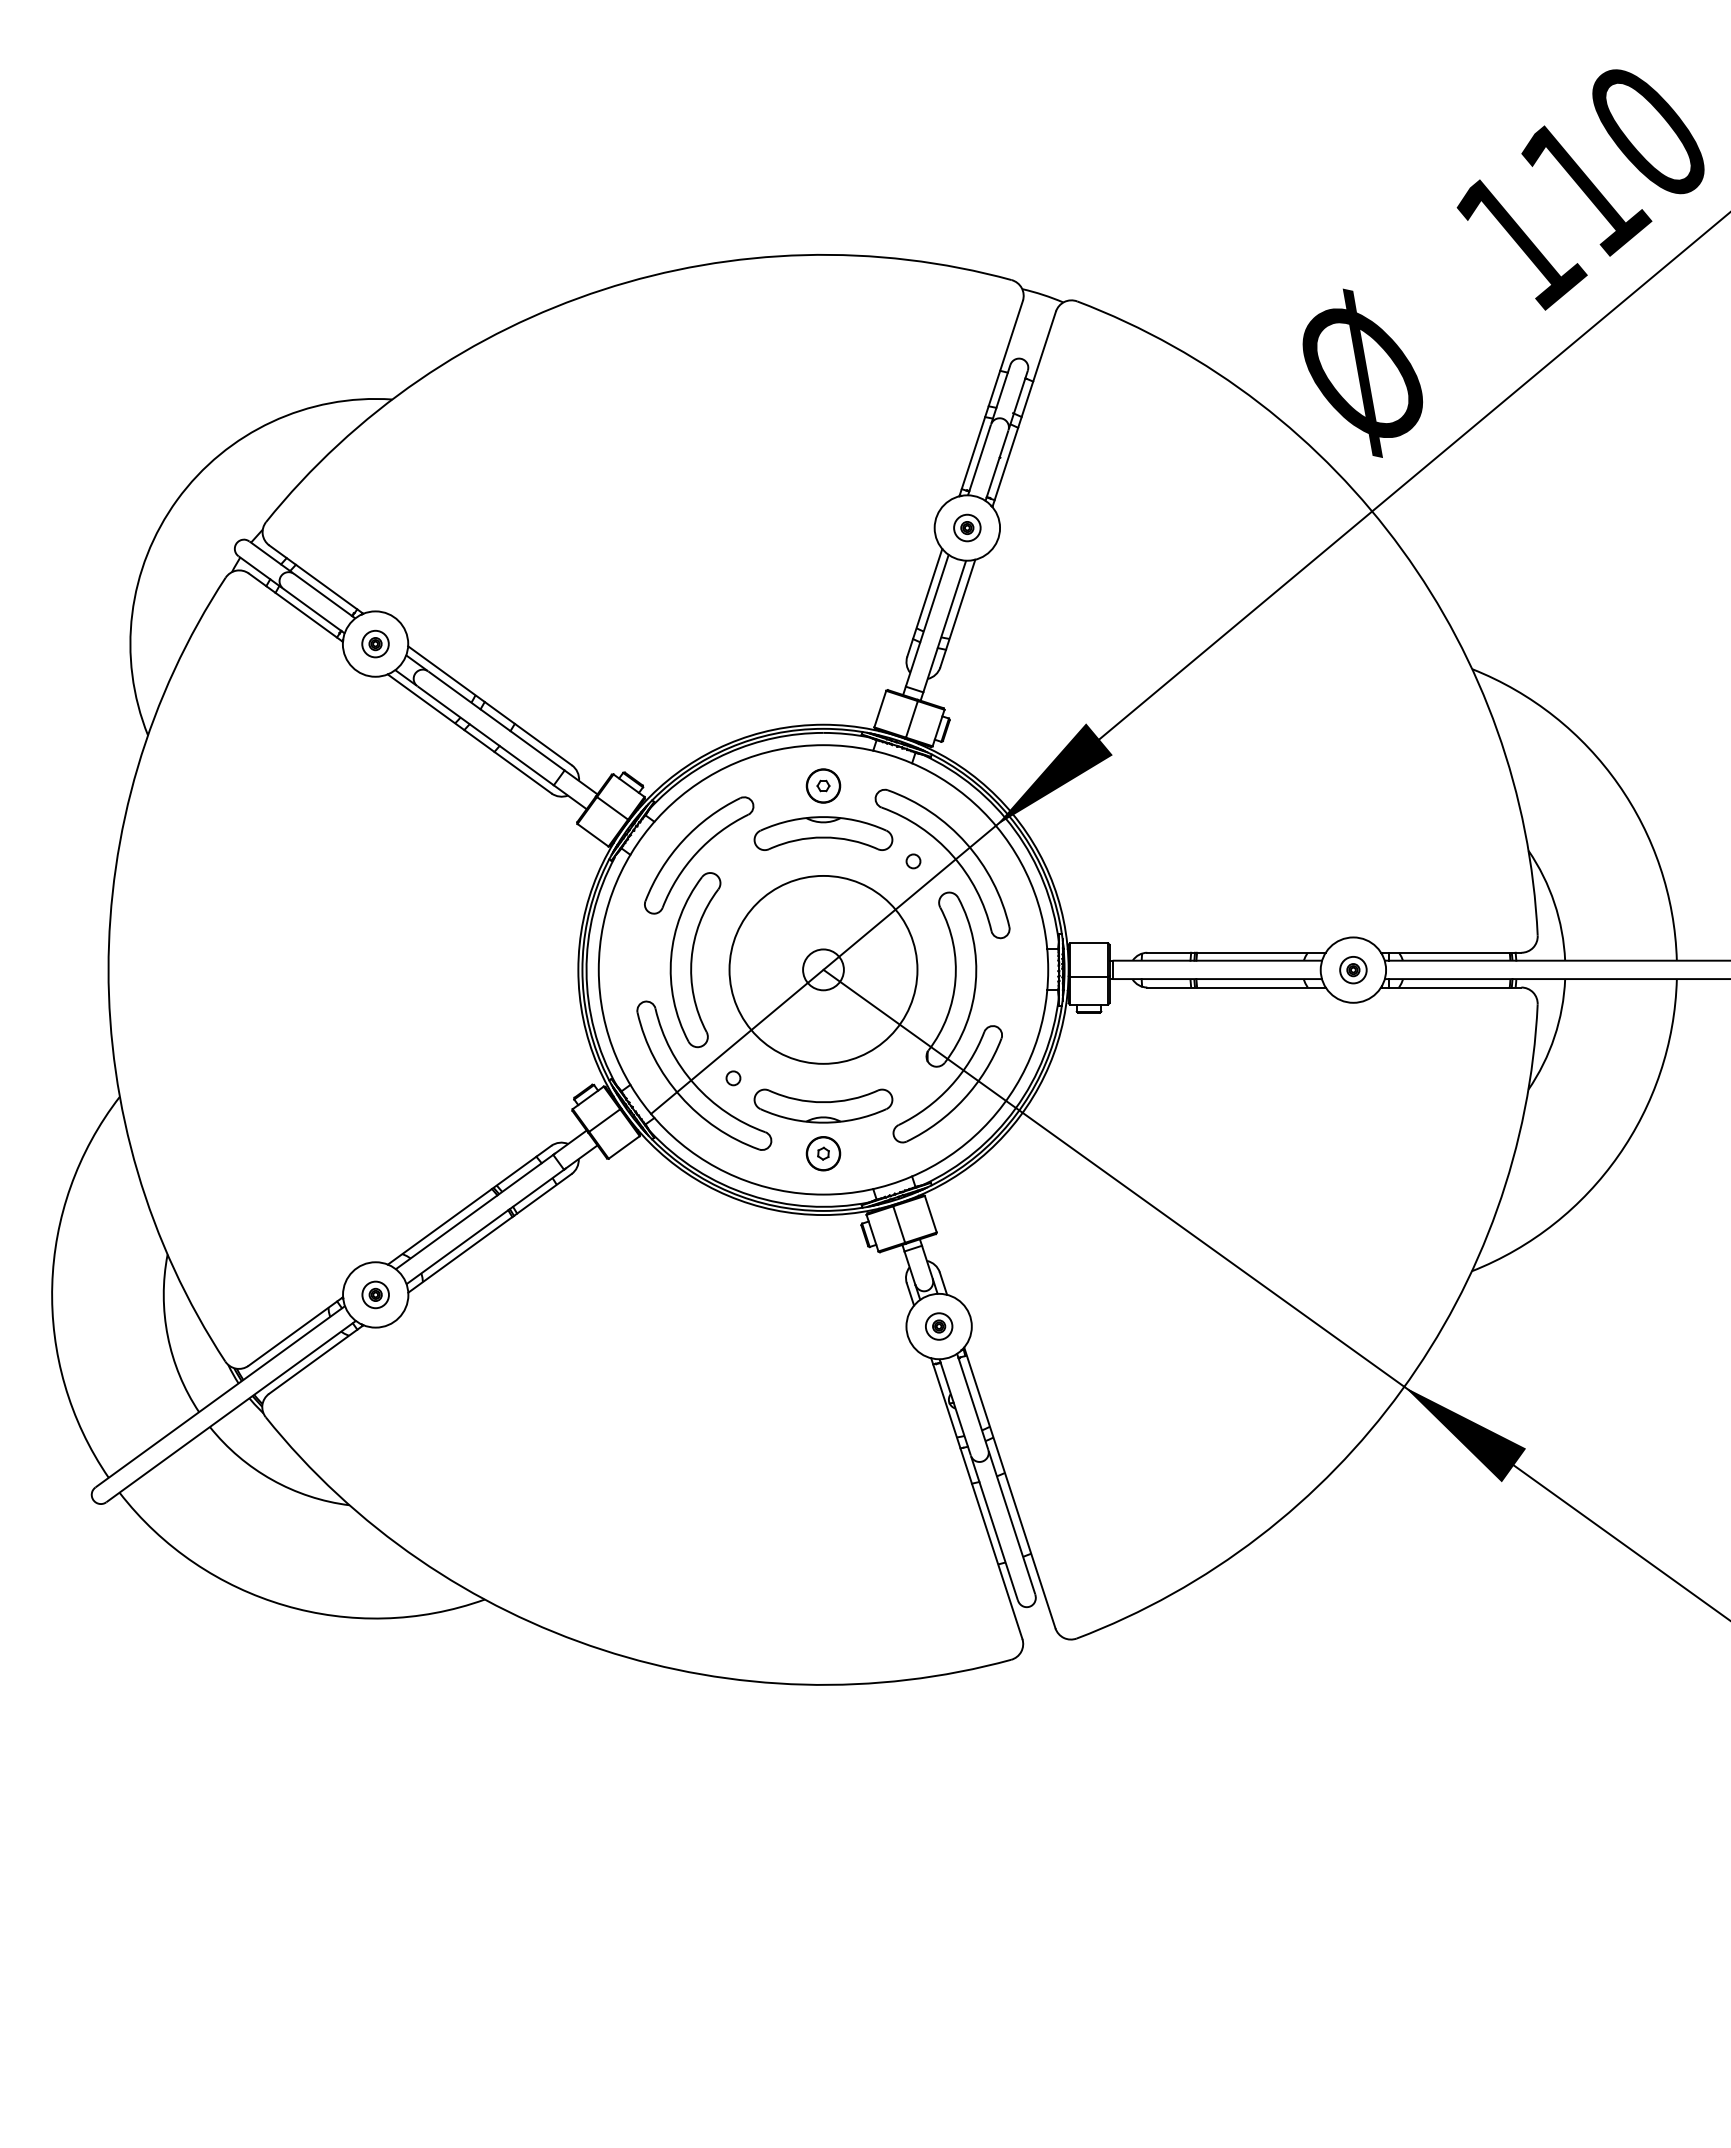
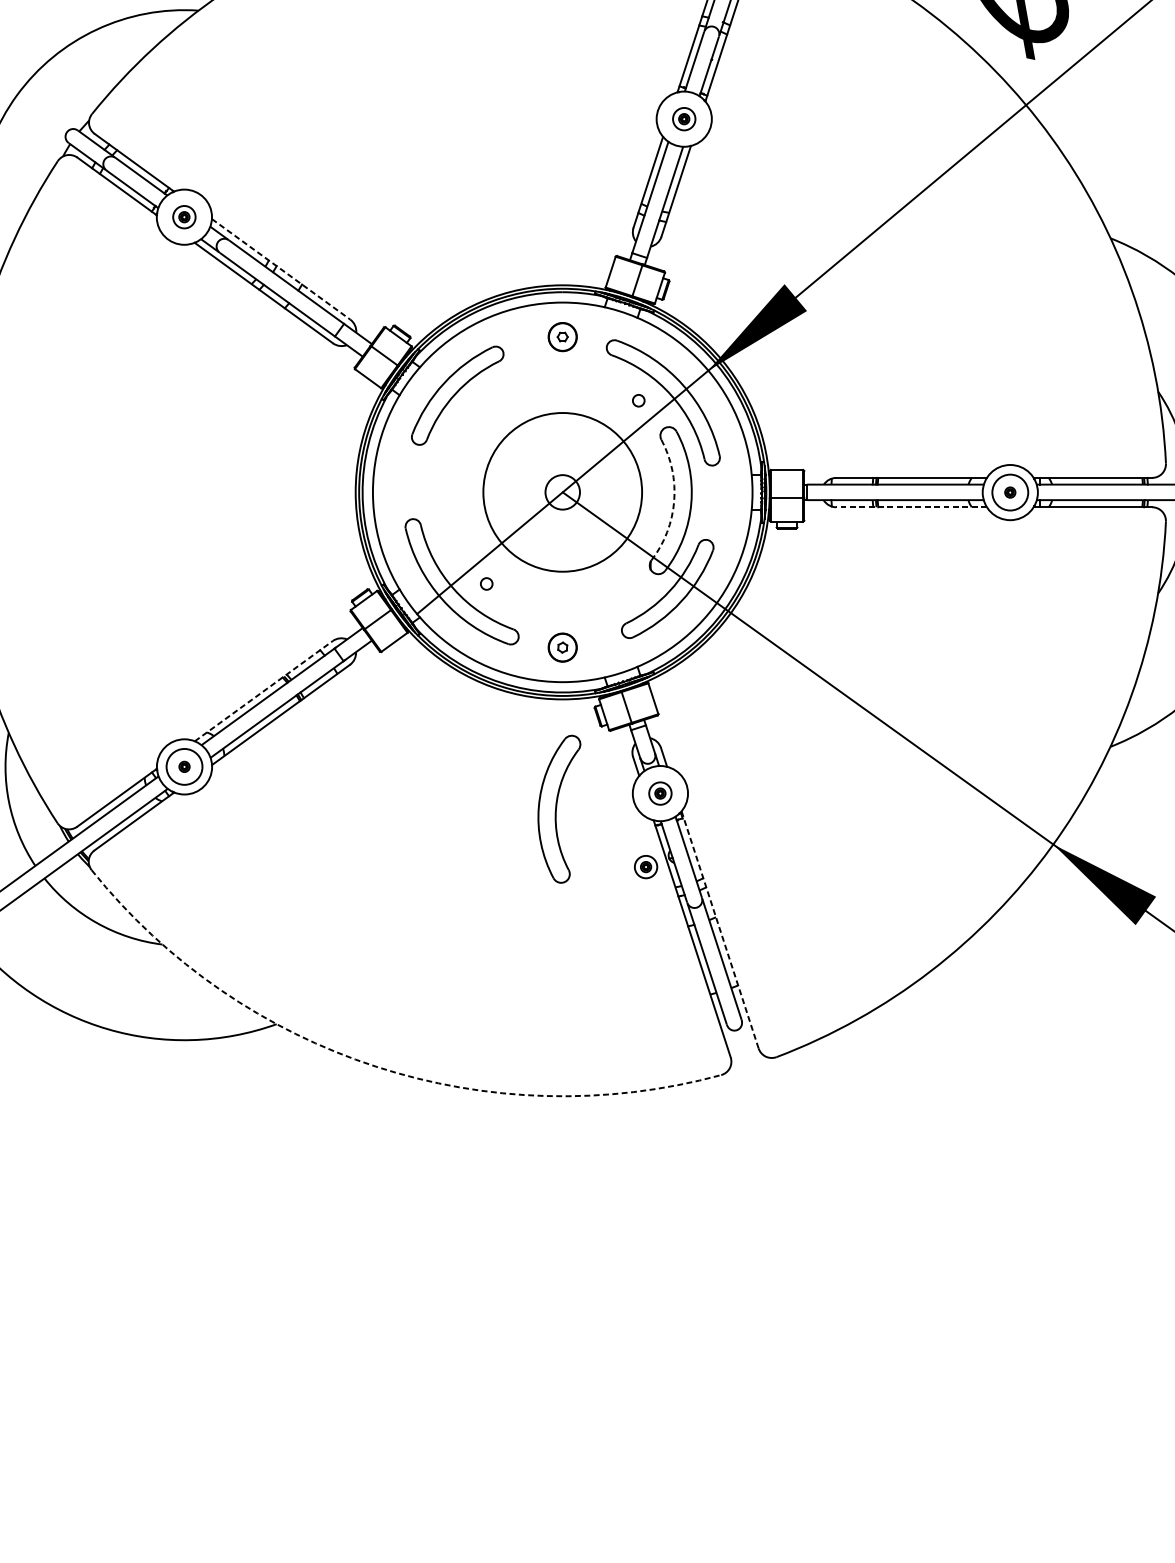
line: (490, 706) -> (281, 269), solid -> dashed
part: (823, 833) -> (562, 377), removed
part: (695, 960) -> (559, 809), moved
circle: (1353, 969) -> (1010, 492), size x1.6
arc: (955, 980) -> (674, 501), solid -> dashed
line: (1236, 987) -> (911, 507), solid -> dashed
part: (823, 1105) -> (562, 606), removed
line: (469, 1205) -> (263, 691), solid -> dashed
circle: (375, 1294) -> (184, 766), size x1.6
part: (922, 1413) -> (646, 867), added
line: (1009, 1487) -> (719, 929), solid -> dashed
arc: (602, 1649) -> (376, 1066), solid -> dashed

